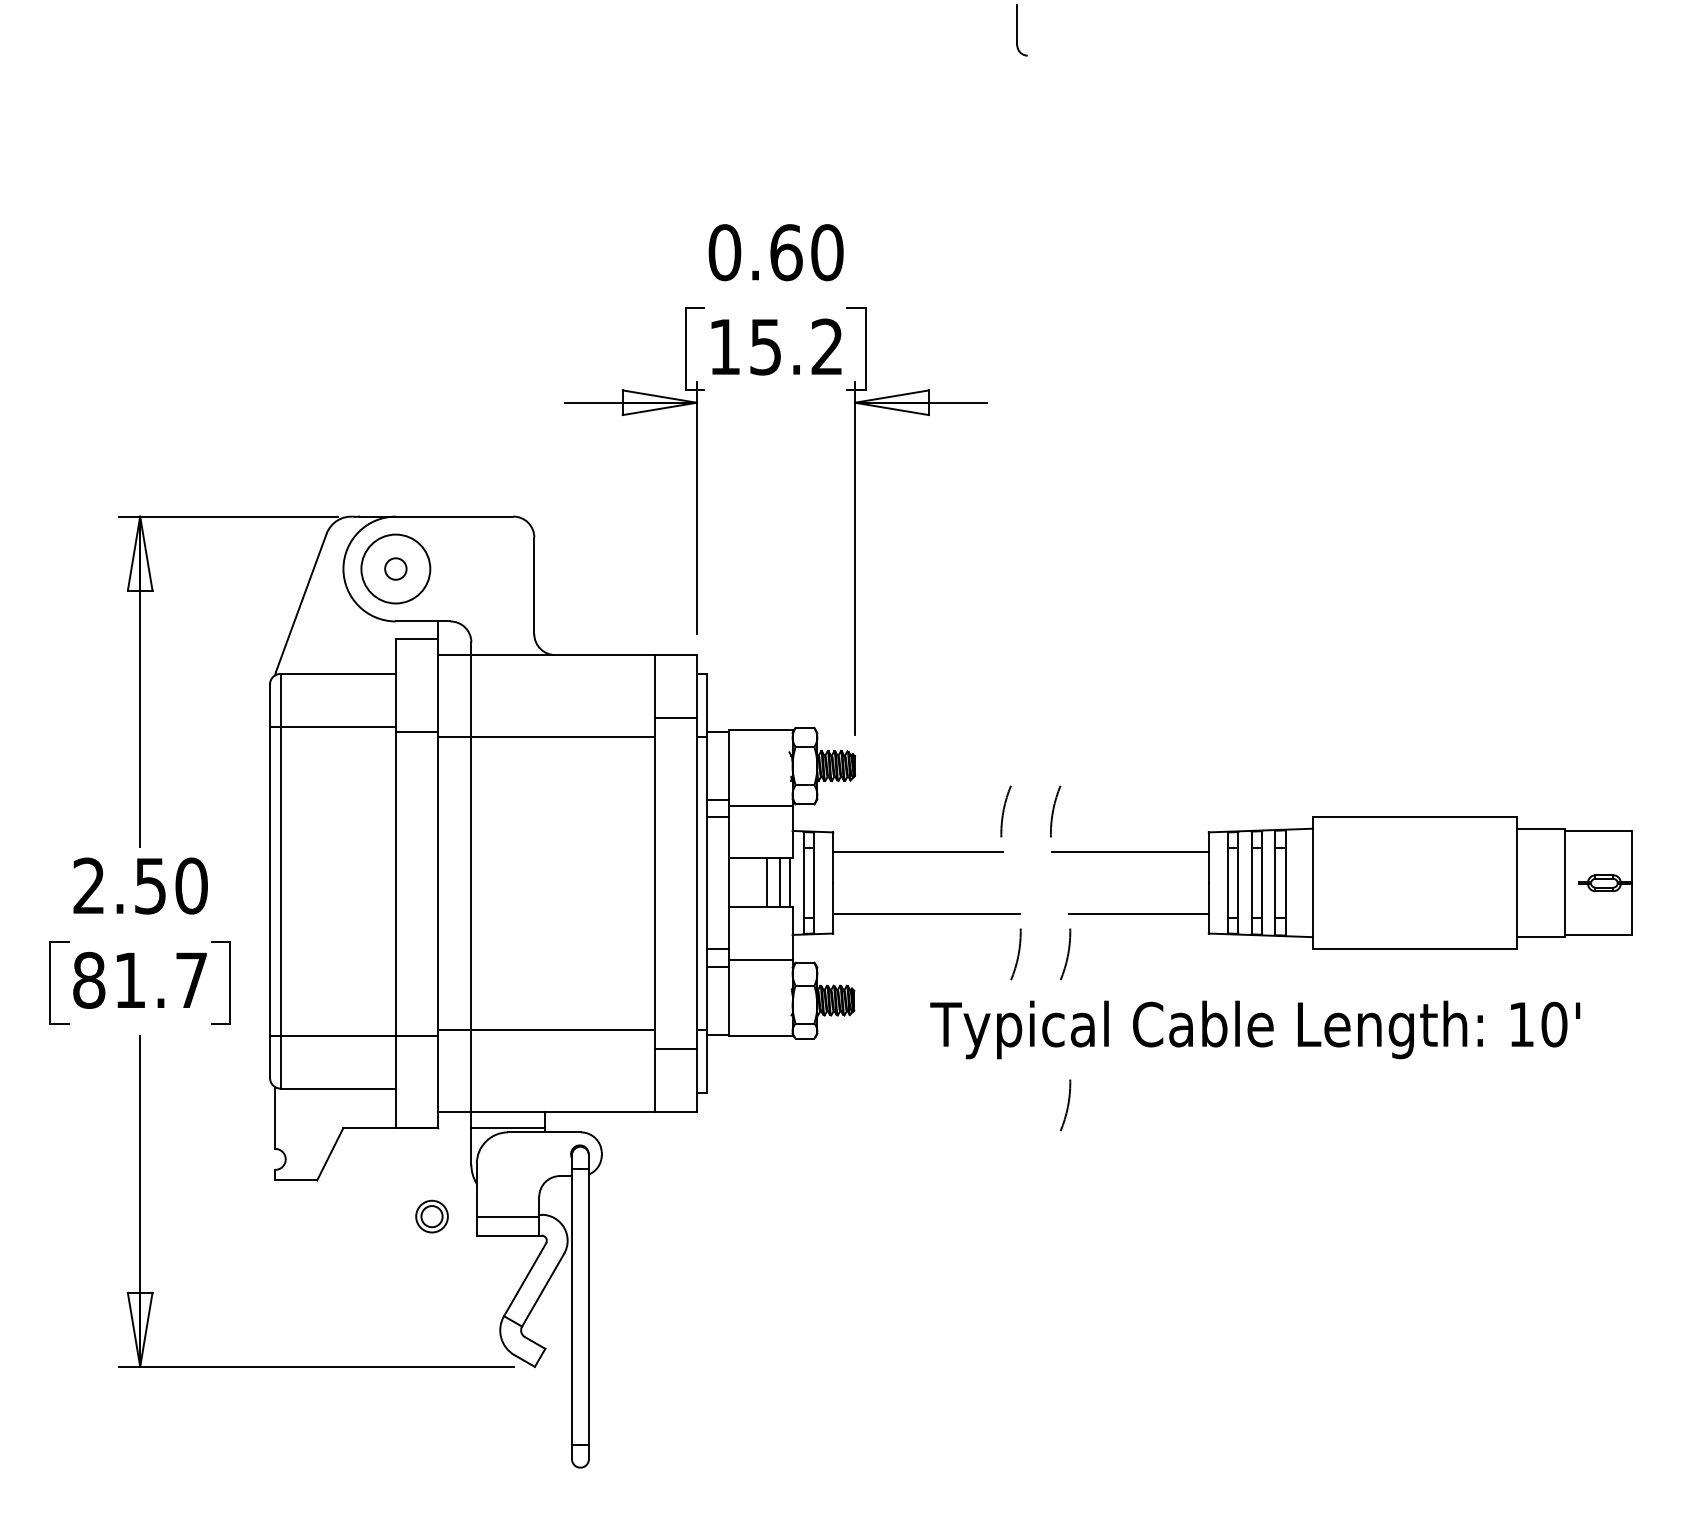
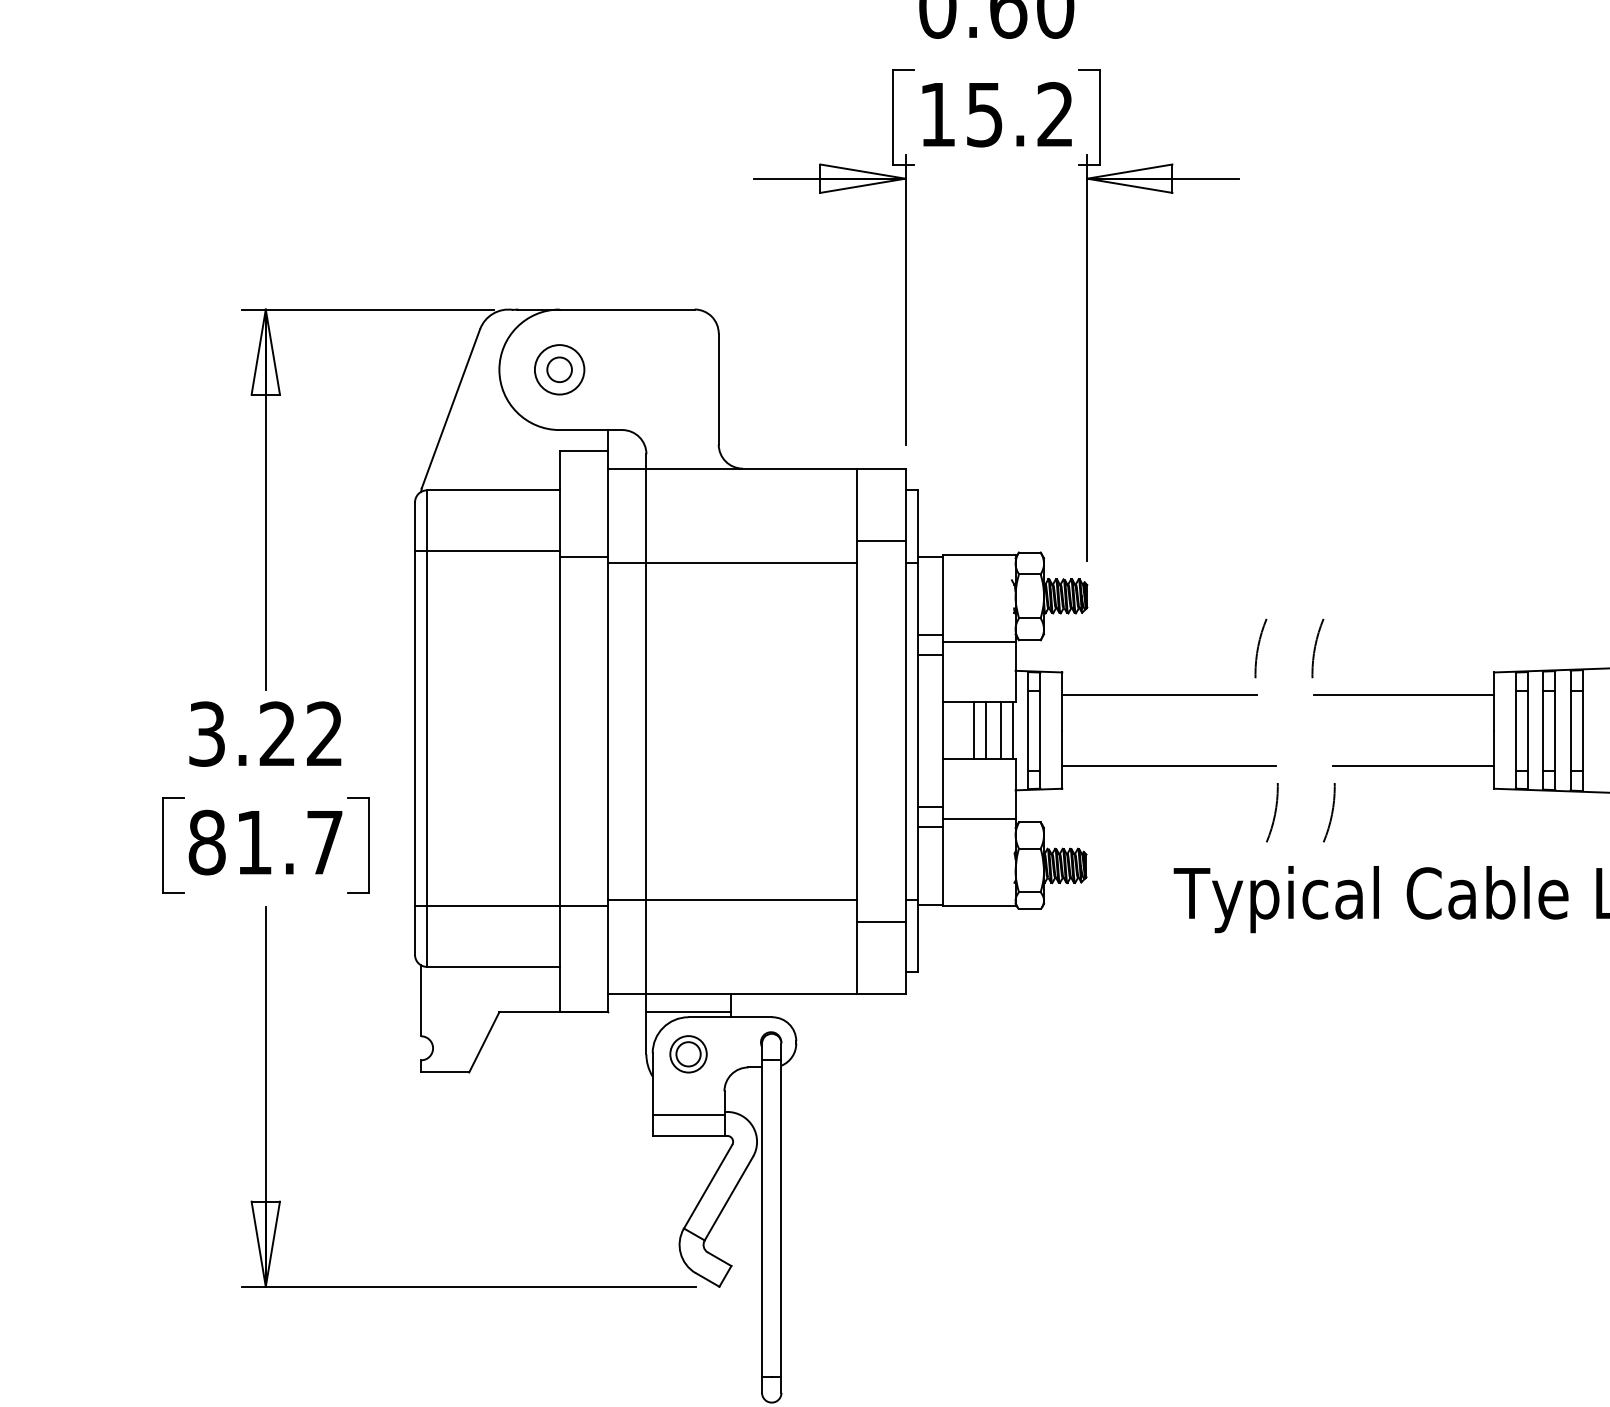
circle: (395, 568) -> (559, 369), size x0.62
line: (756, 882) -> (974, 730), added
text: (140, 885) -> (266, 733), 2.50 -> 3.22
arc: (1067, 1105) -> (1331, 986), removed
part: (431, 1216) -> (687, 1054), moved

